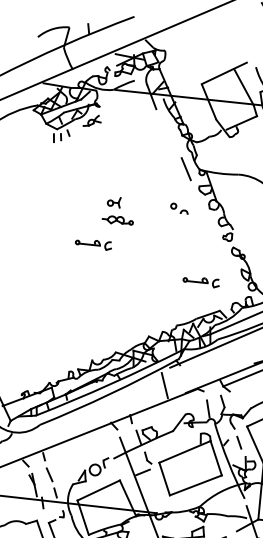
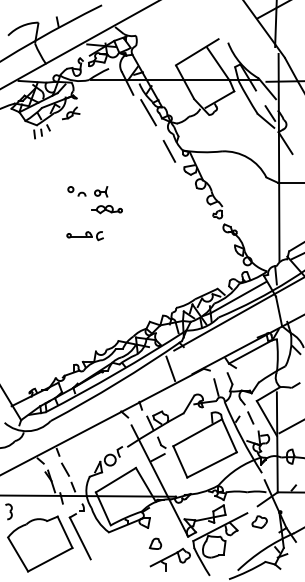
line: (169, 128) -> (148, 112), added
part: (179, 208) -> (76, 191), moved
part: (200, 282) -> (195, 262), removed

